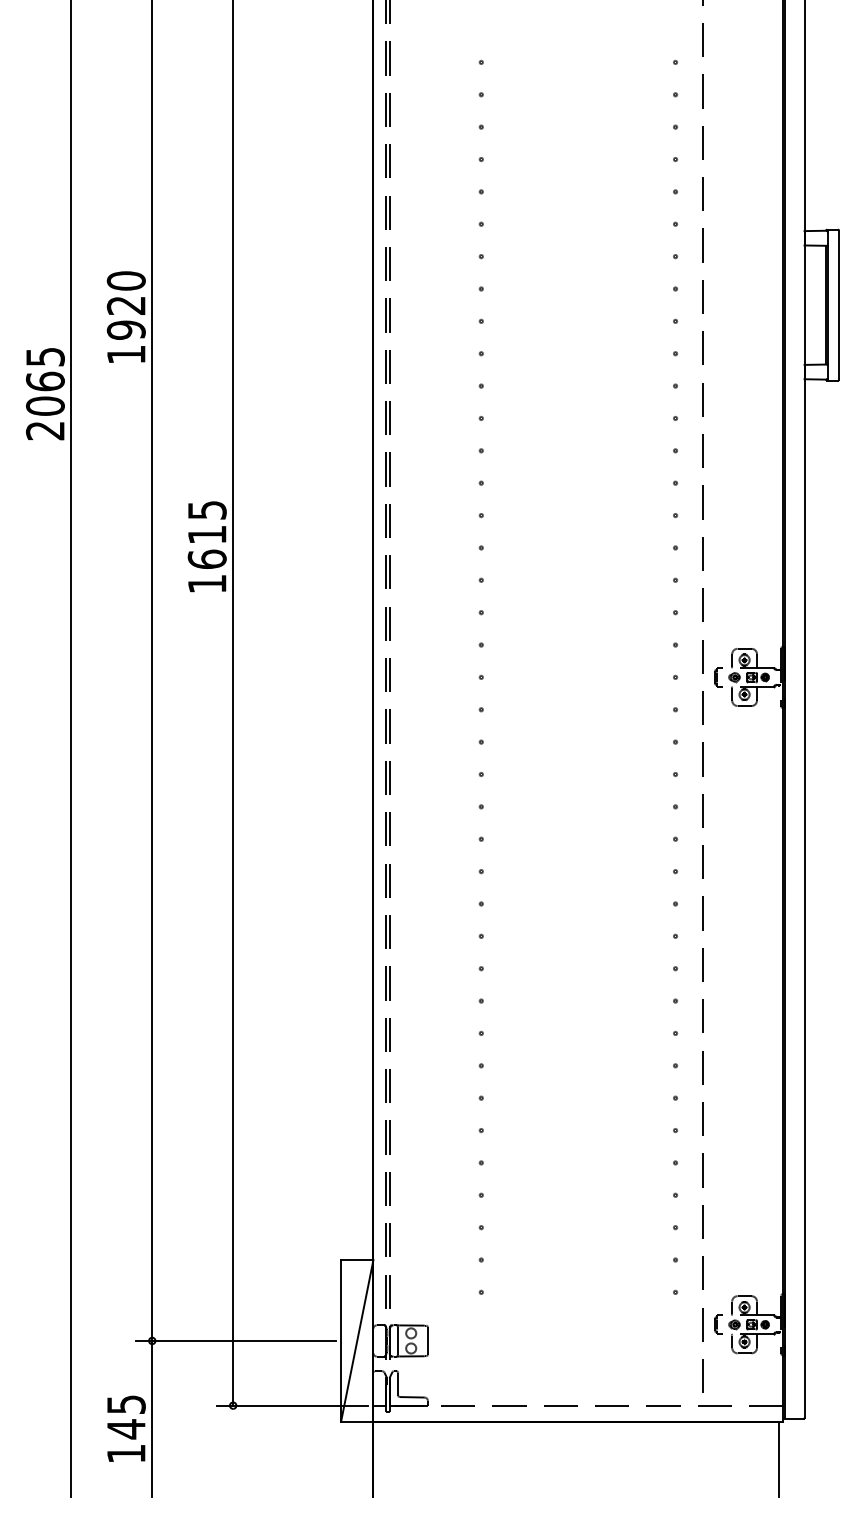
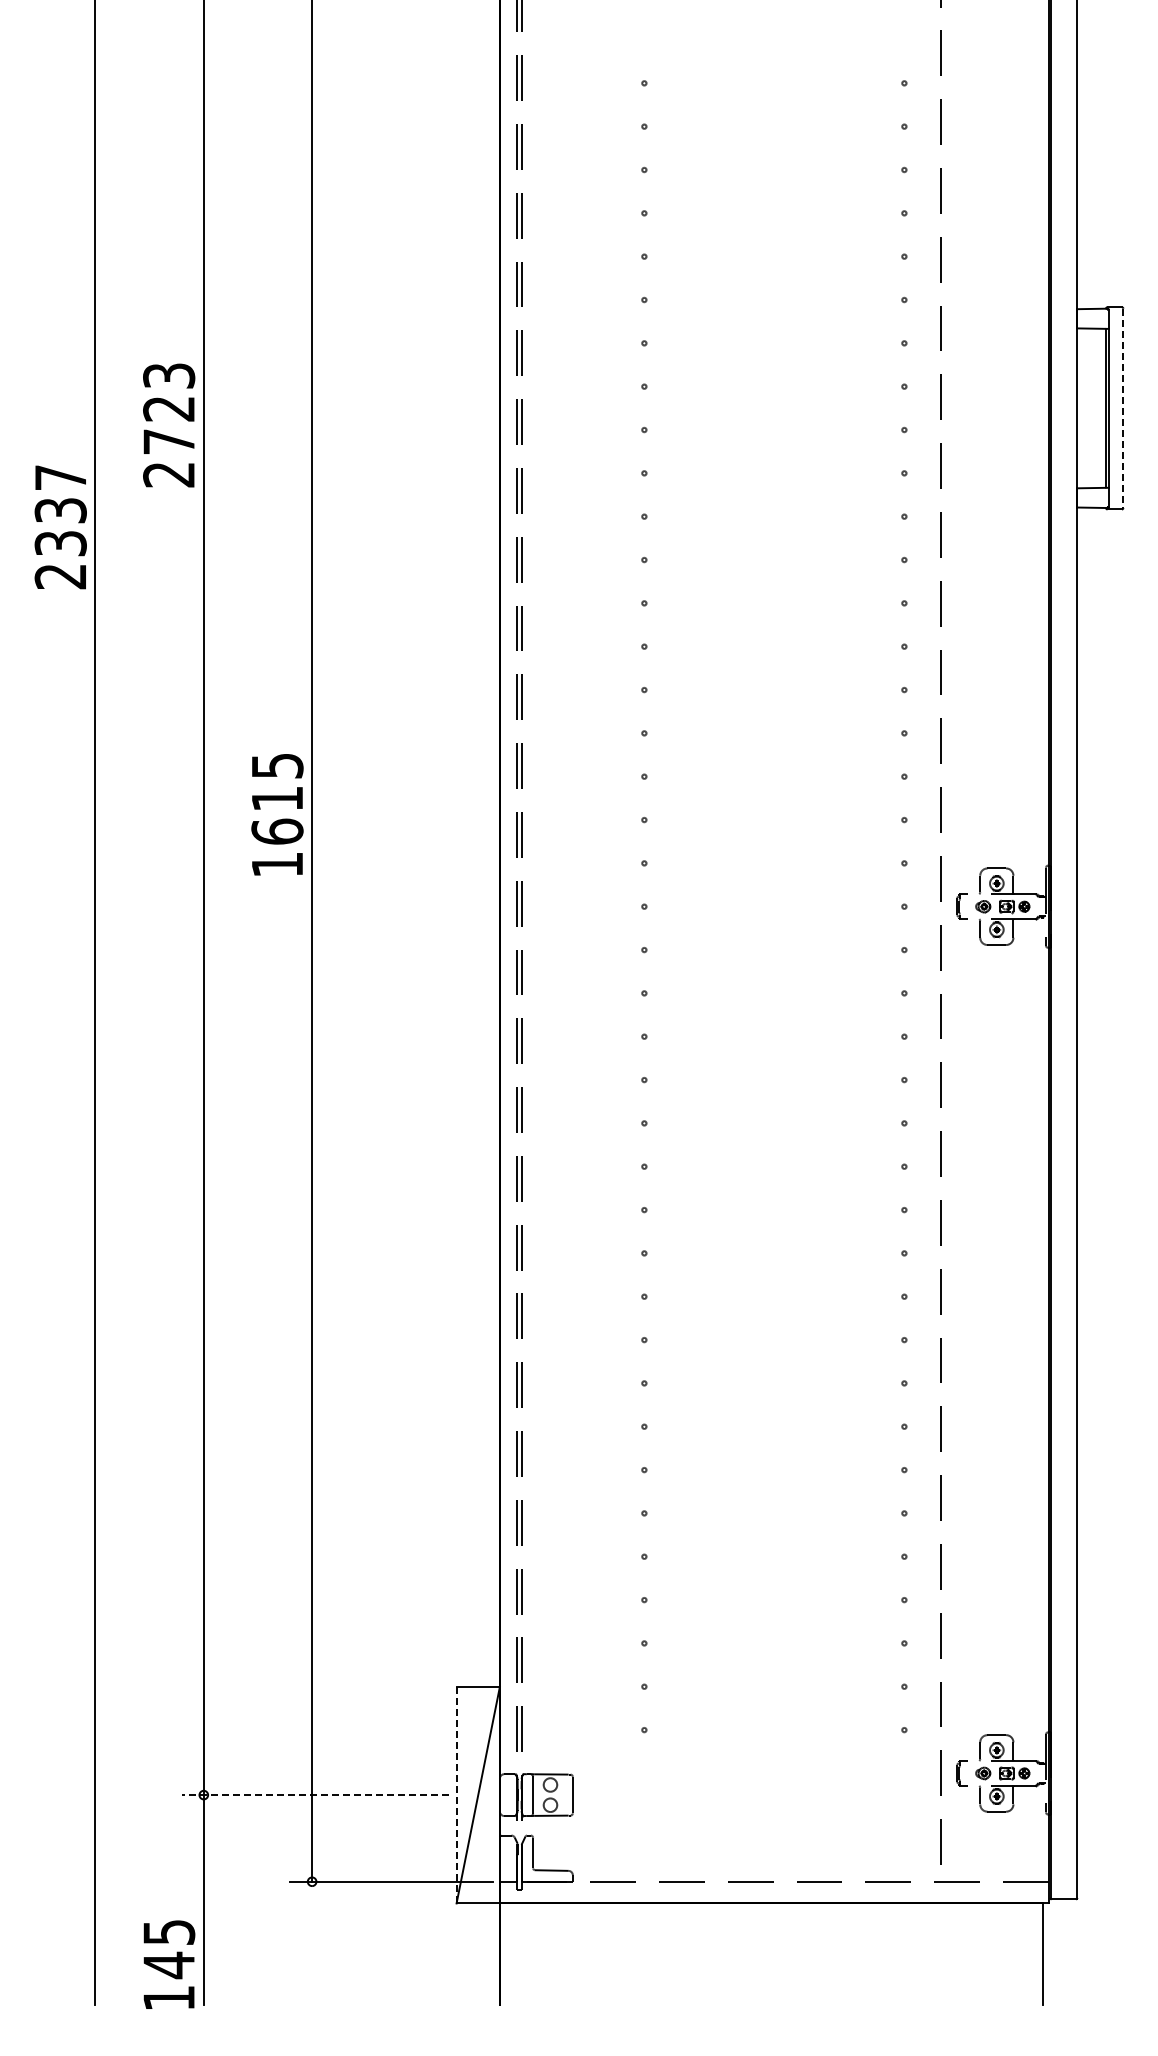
line: (839, 305) -> (1123, 408), solid -> dashed
text: (126, 317) -> (169, 425), 1920 -> 2723
text: (45, 381) -> (60, 510), 2065 -> 2337
text: (207, 546) -> (277, 814), moved
line: (235, 1341) -> (315, 1795), solid -> dashed
line: (341, 1341) -> (456, 1795), solid -> dashed
text: (126, 1428) -> (169, 1964), moved

